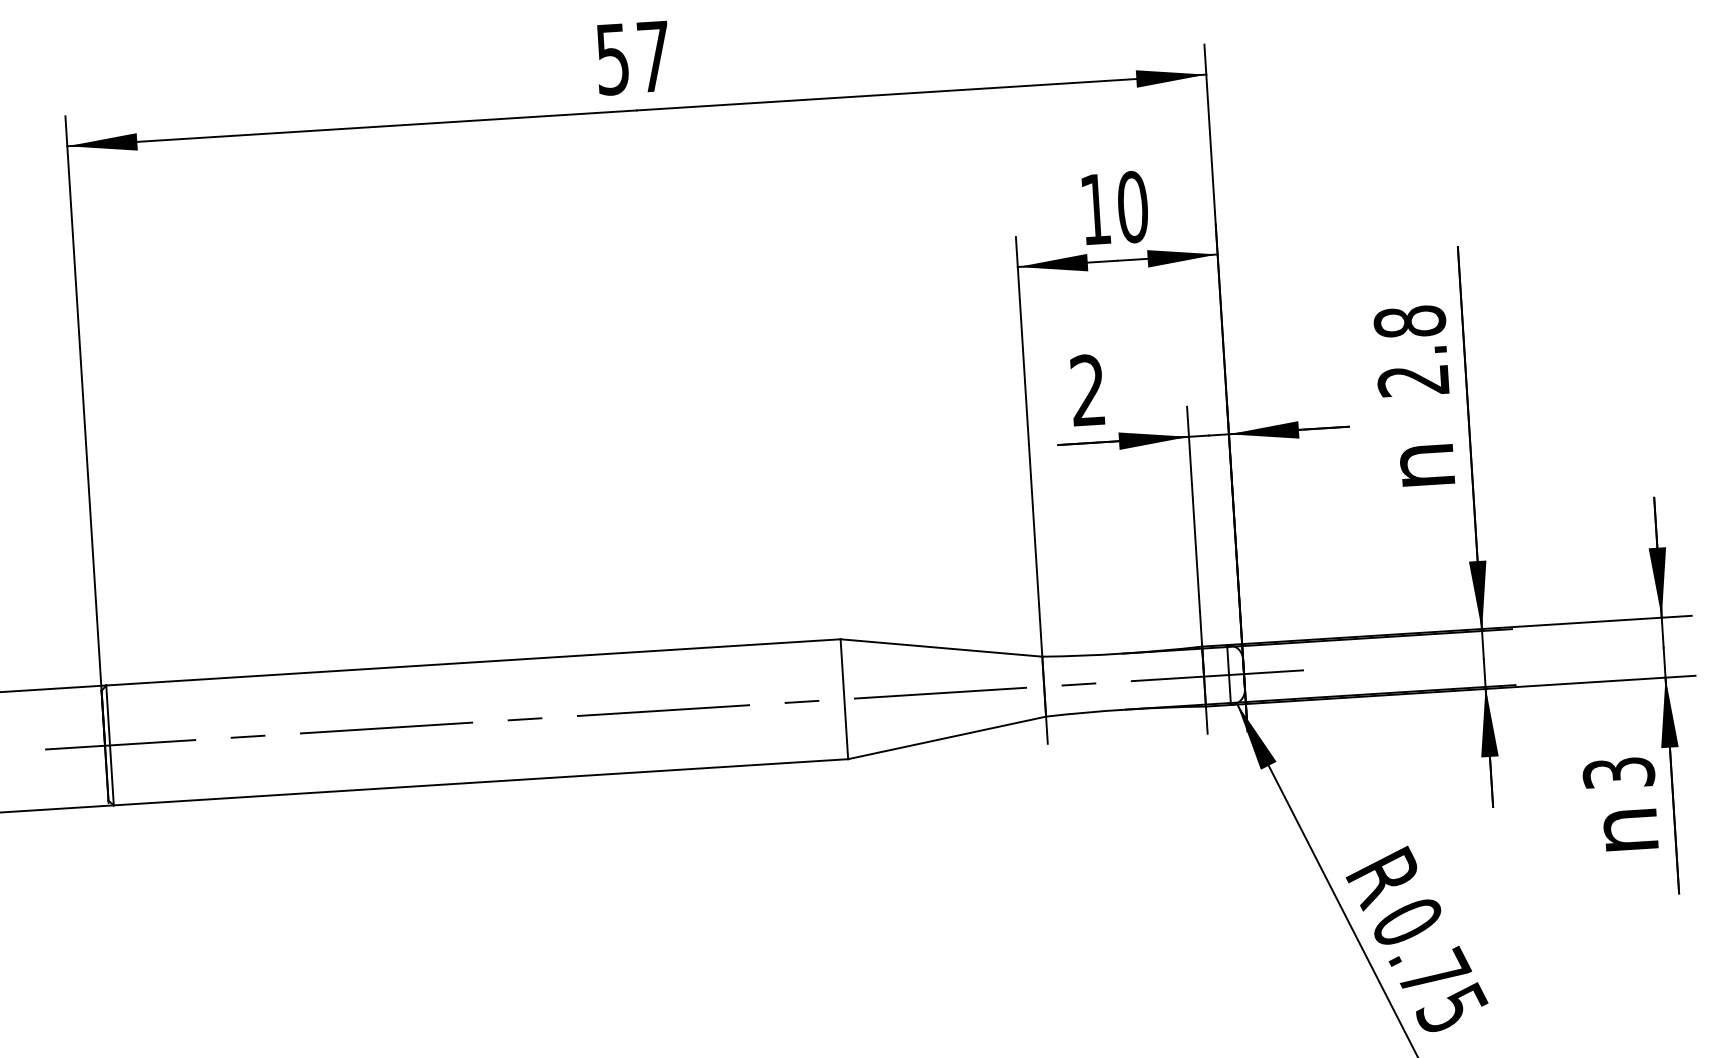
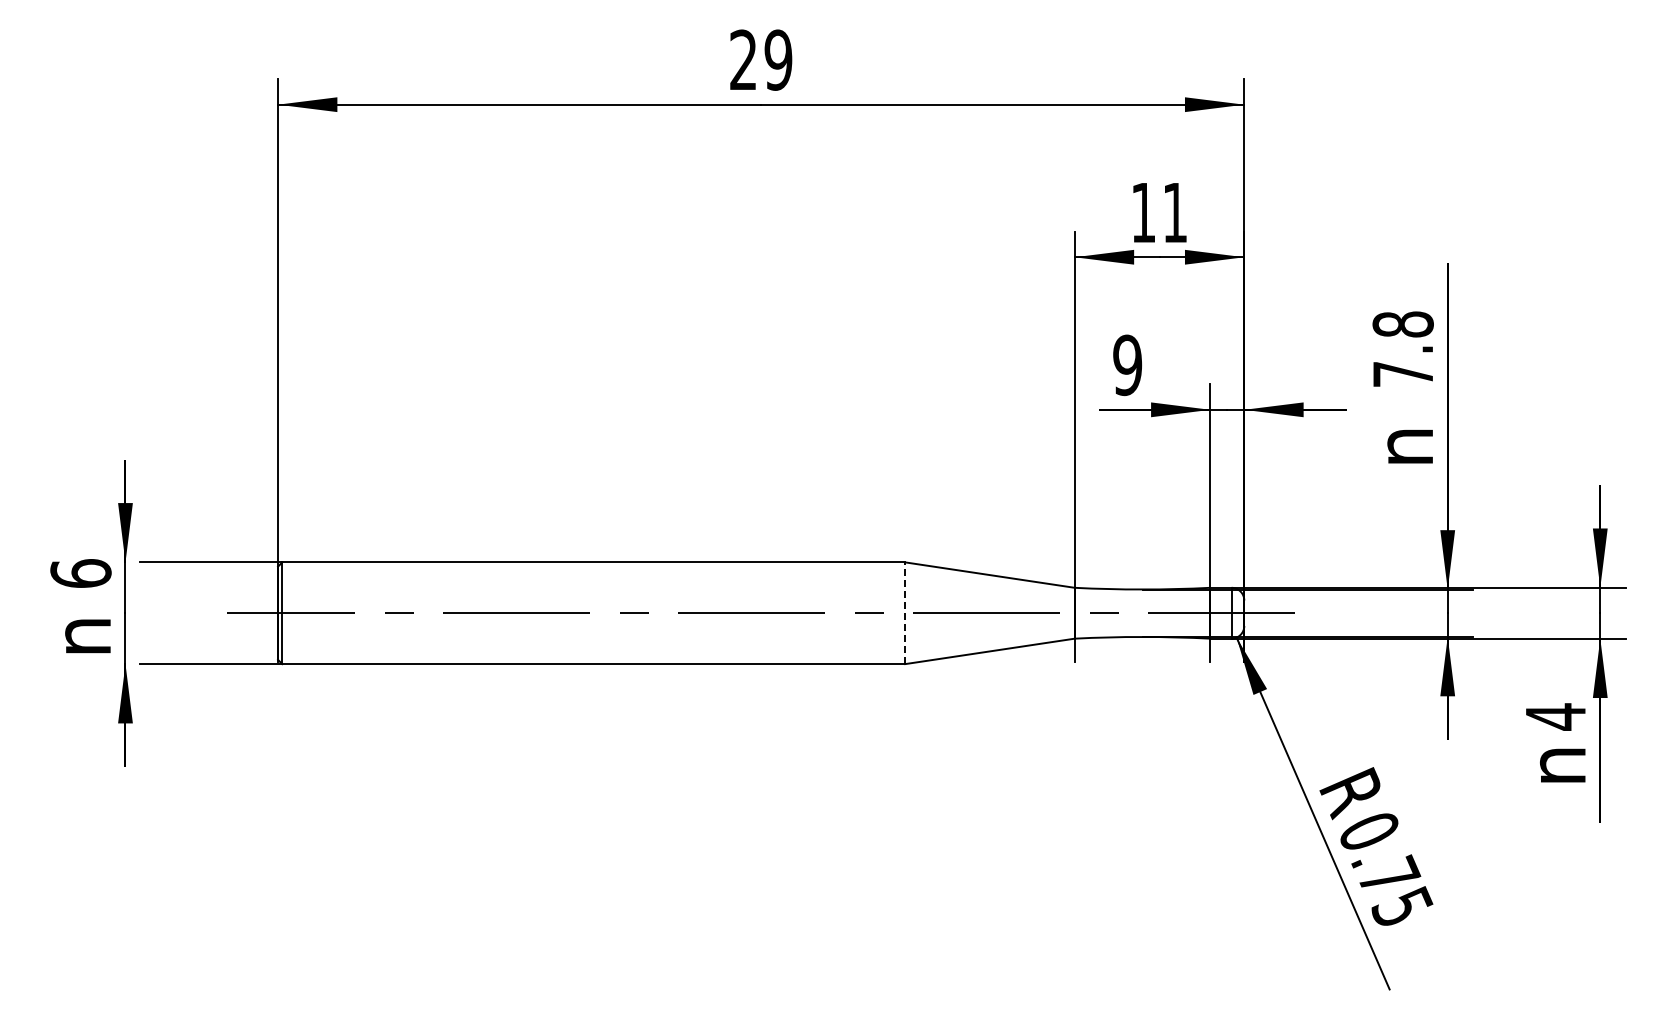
text: (633, 57) -> (761, 59), 57 -> 29
text: (1132, 206) -> (1174, 212), 10 -> 11
text: (1412, 380) -> (1402, 374), 2.8 -> 7.8
text: (1087, 390) -> (1127, 365), 2 -> 9
line: (844, 699) -> (905, 613), solid -> dashed
text: (1618, 772) -> (1555, 716), 3 -> 4

